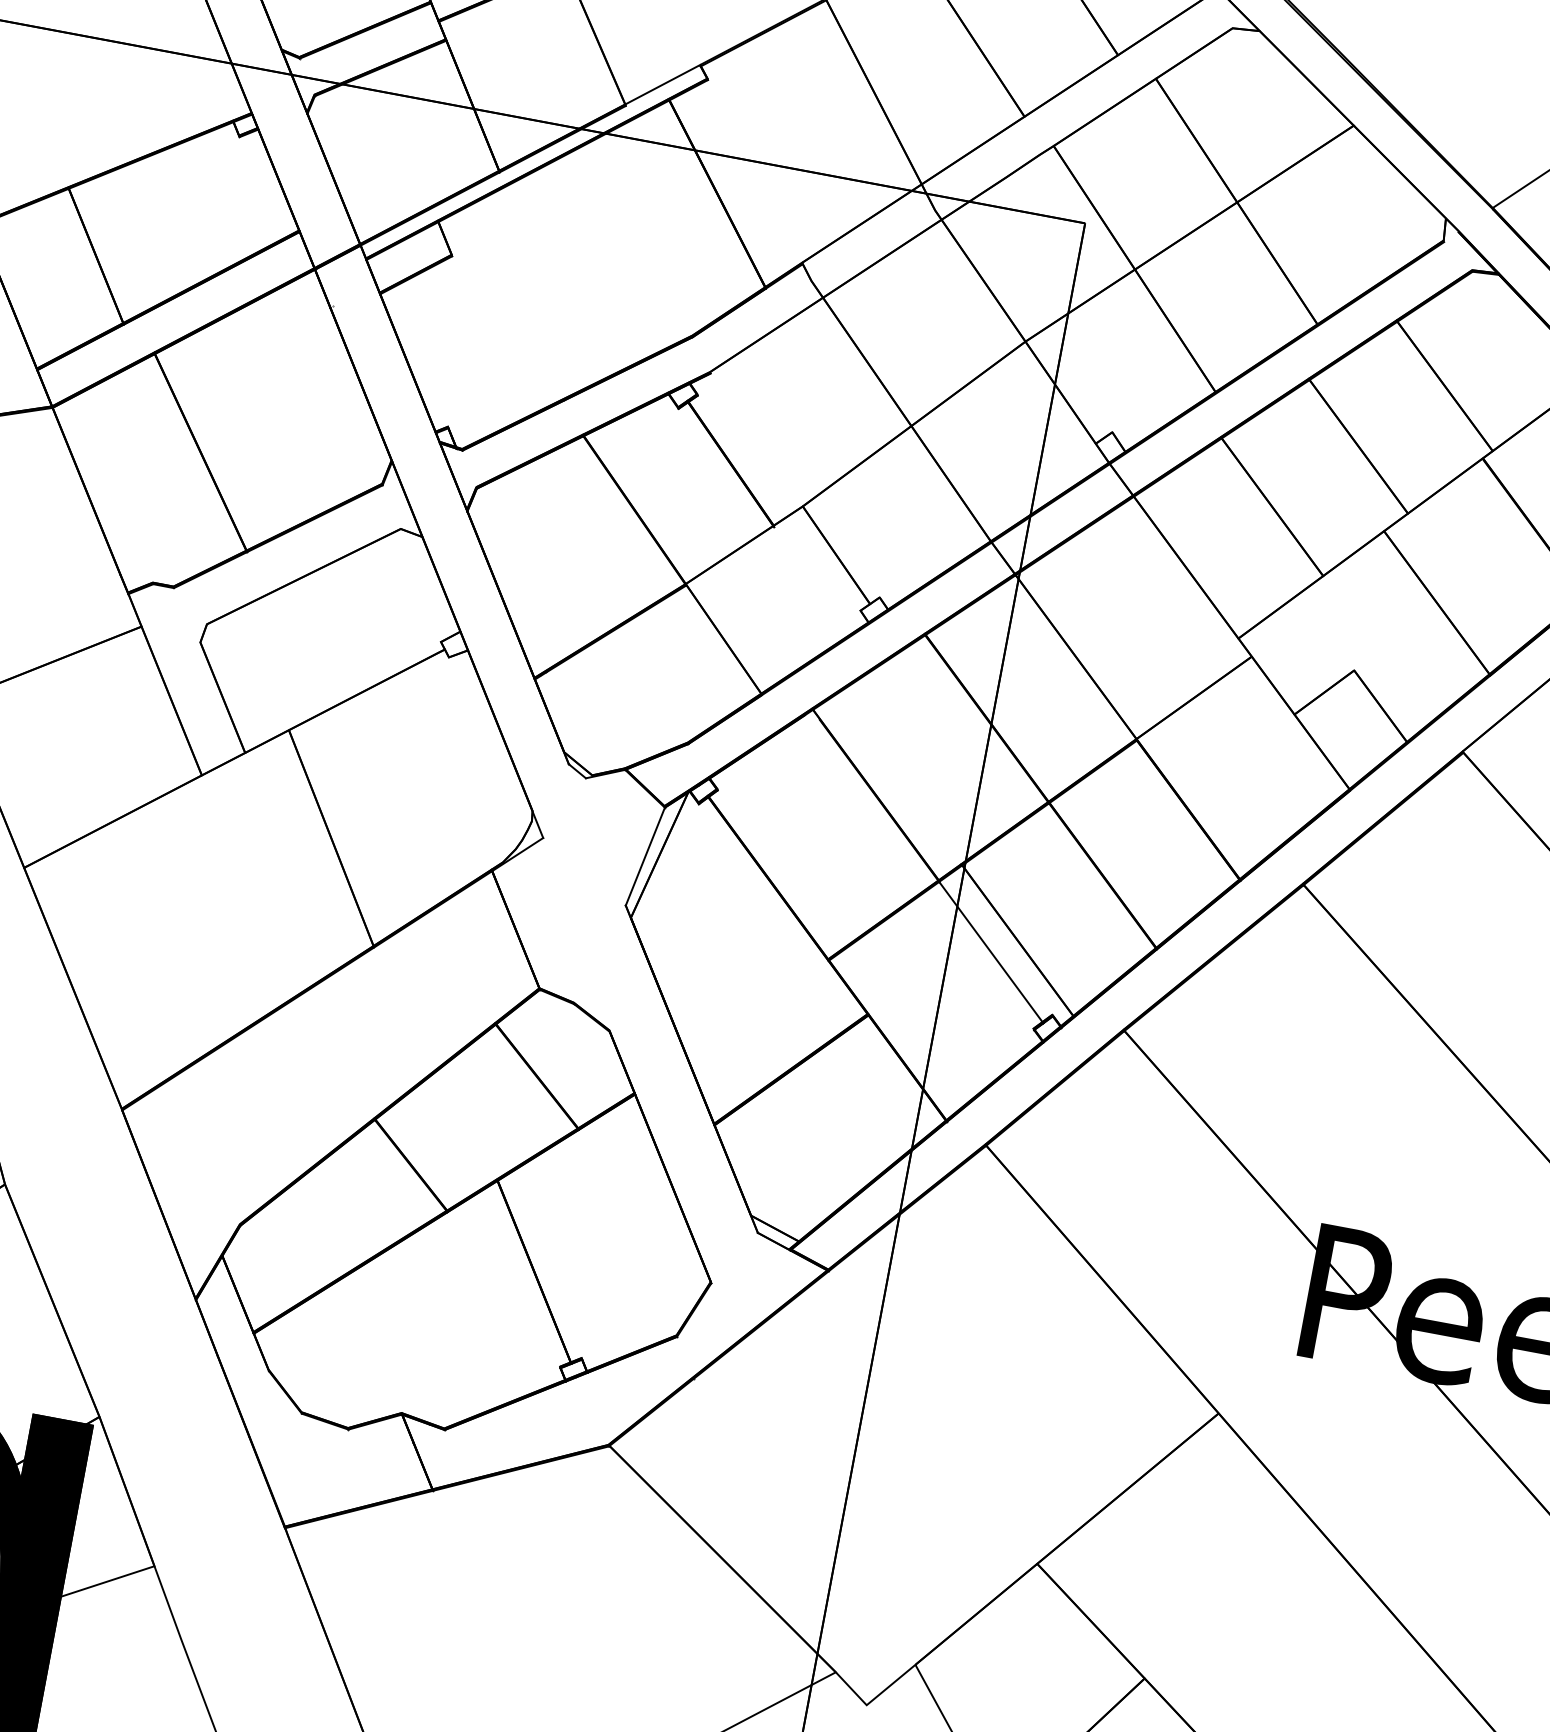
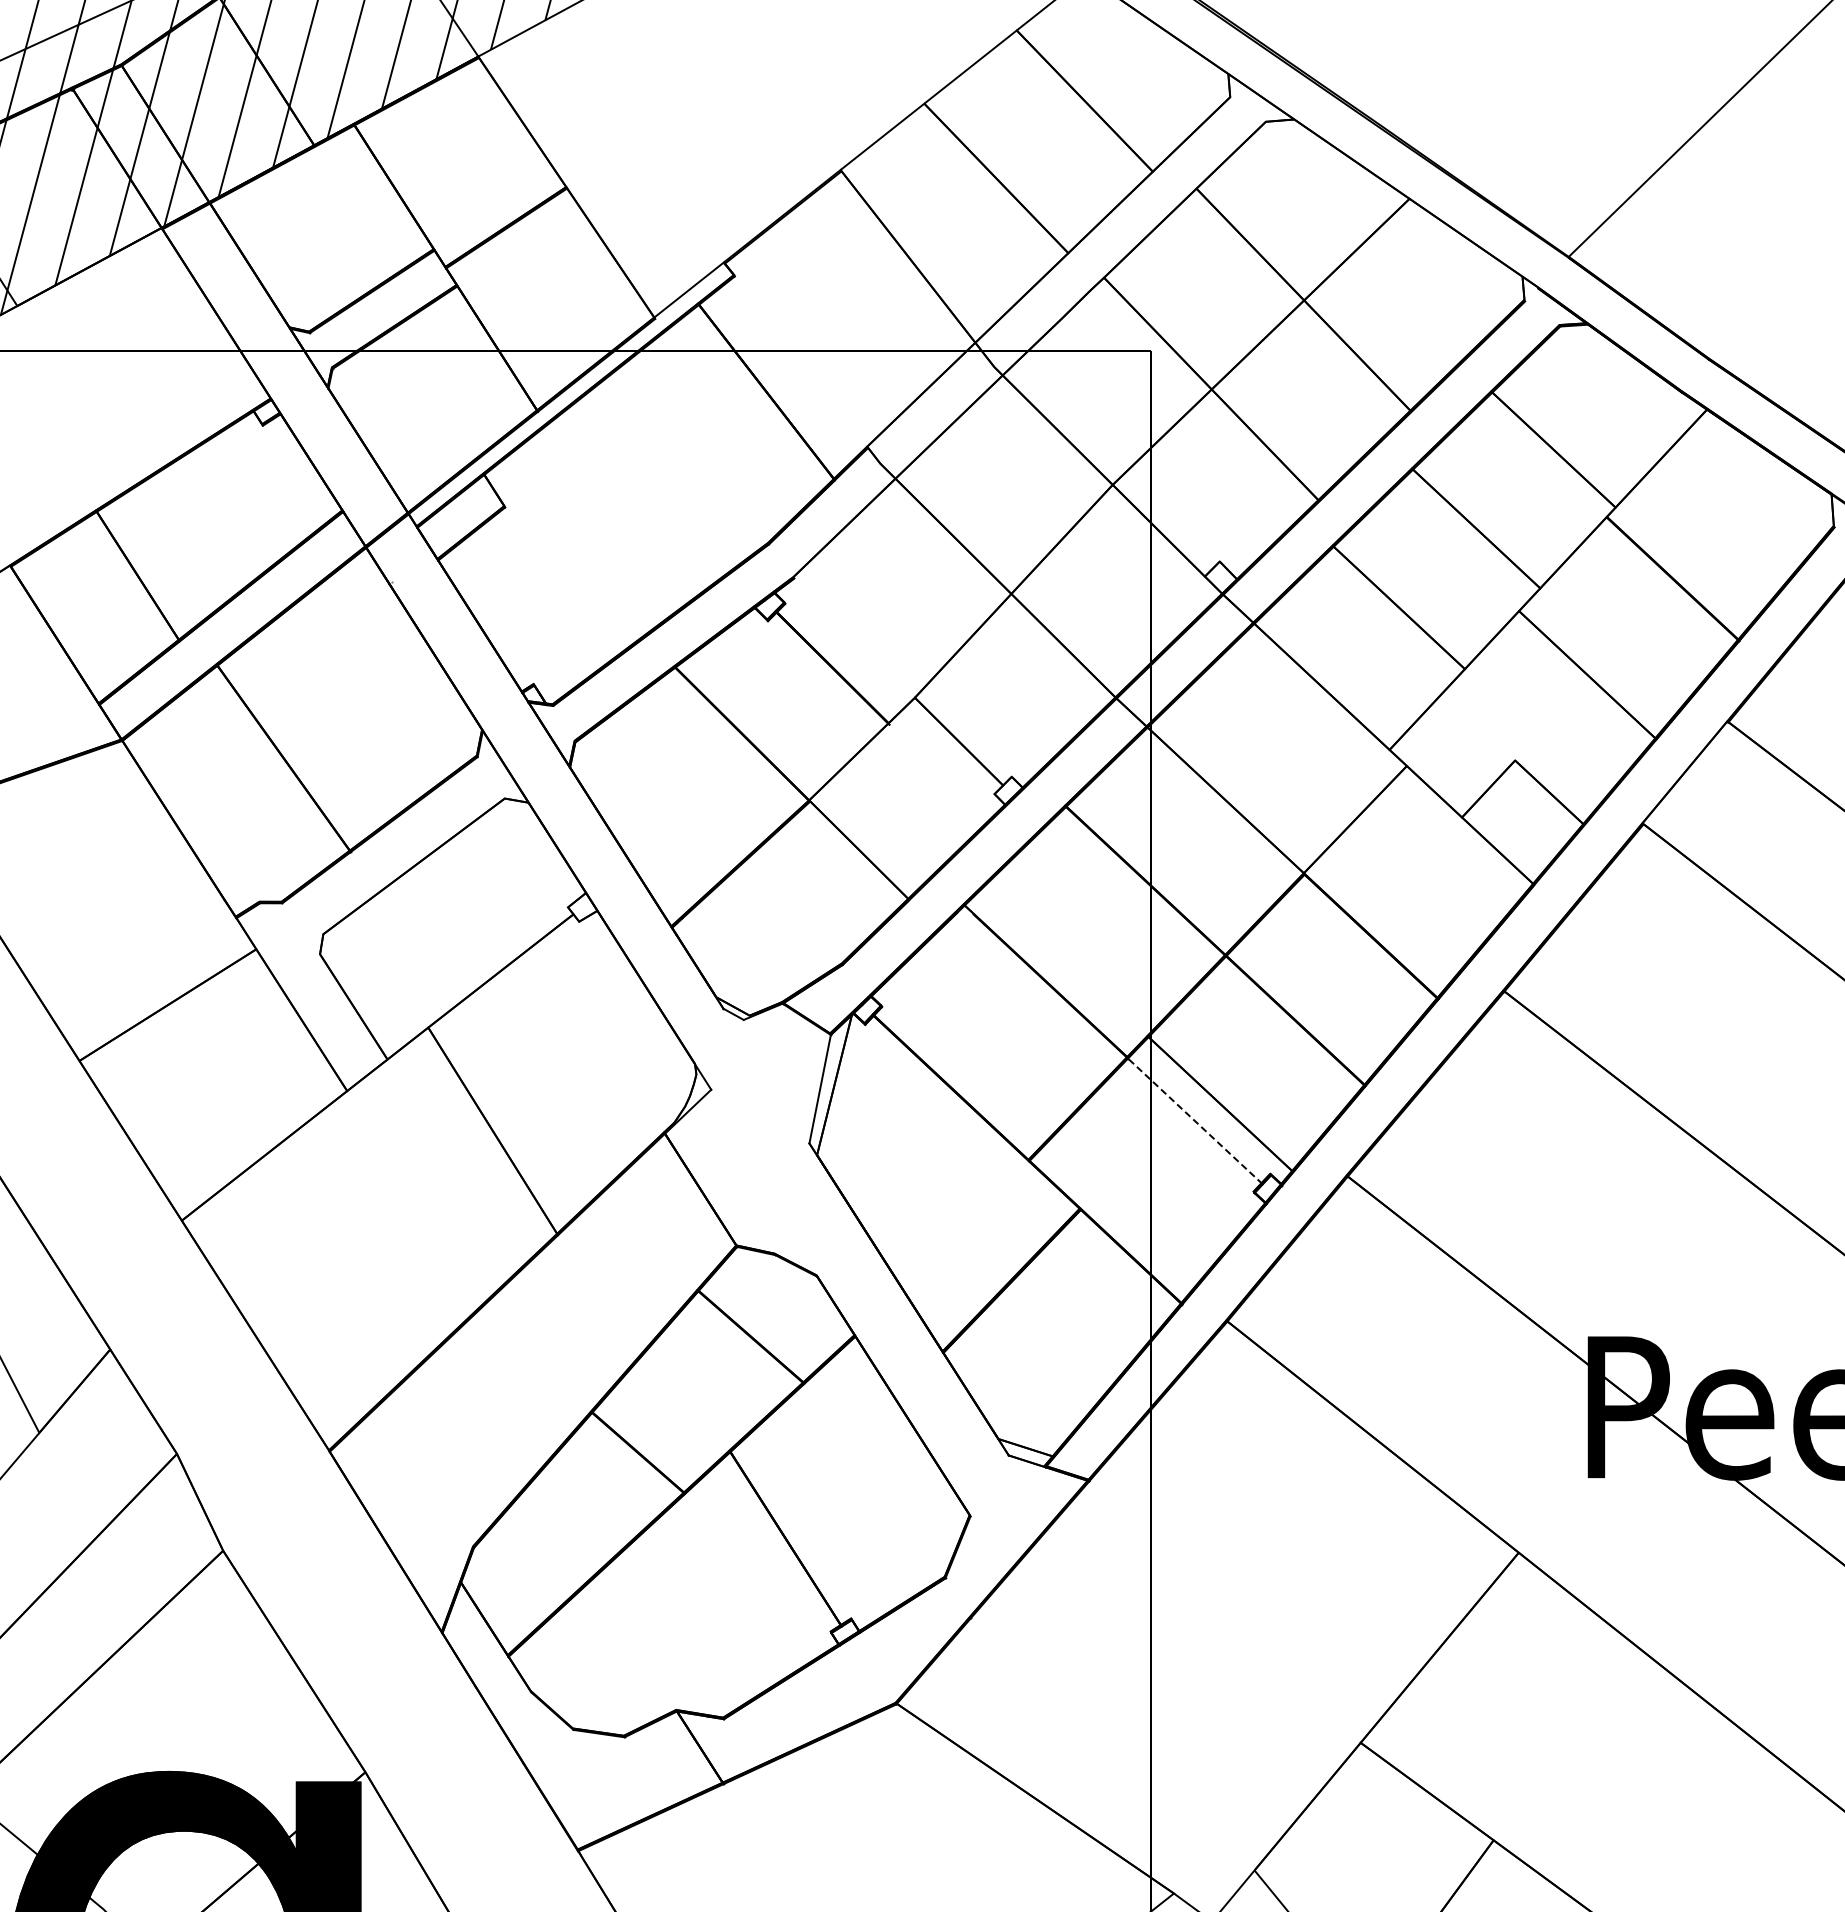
line: (991, 952) -> (1195, 1121), solid -> dashed

